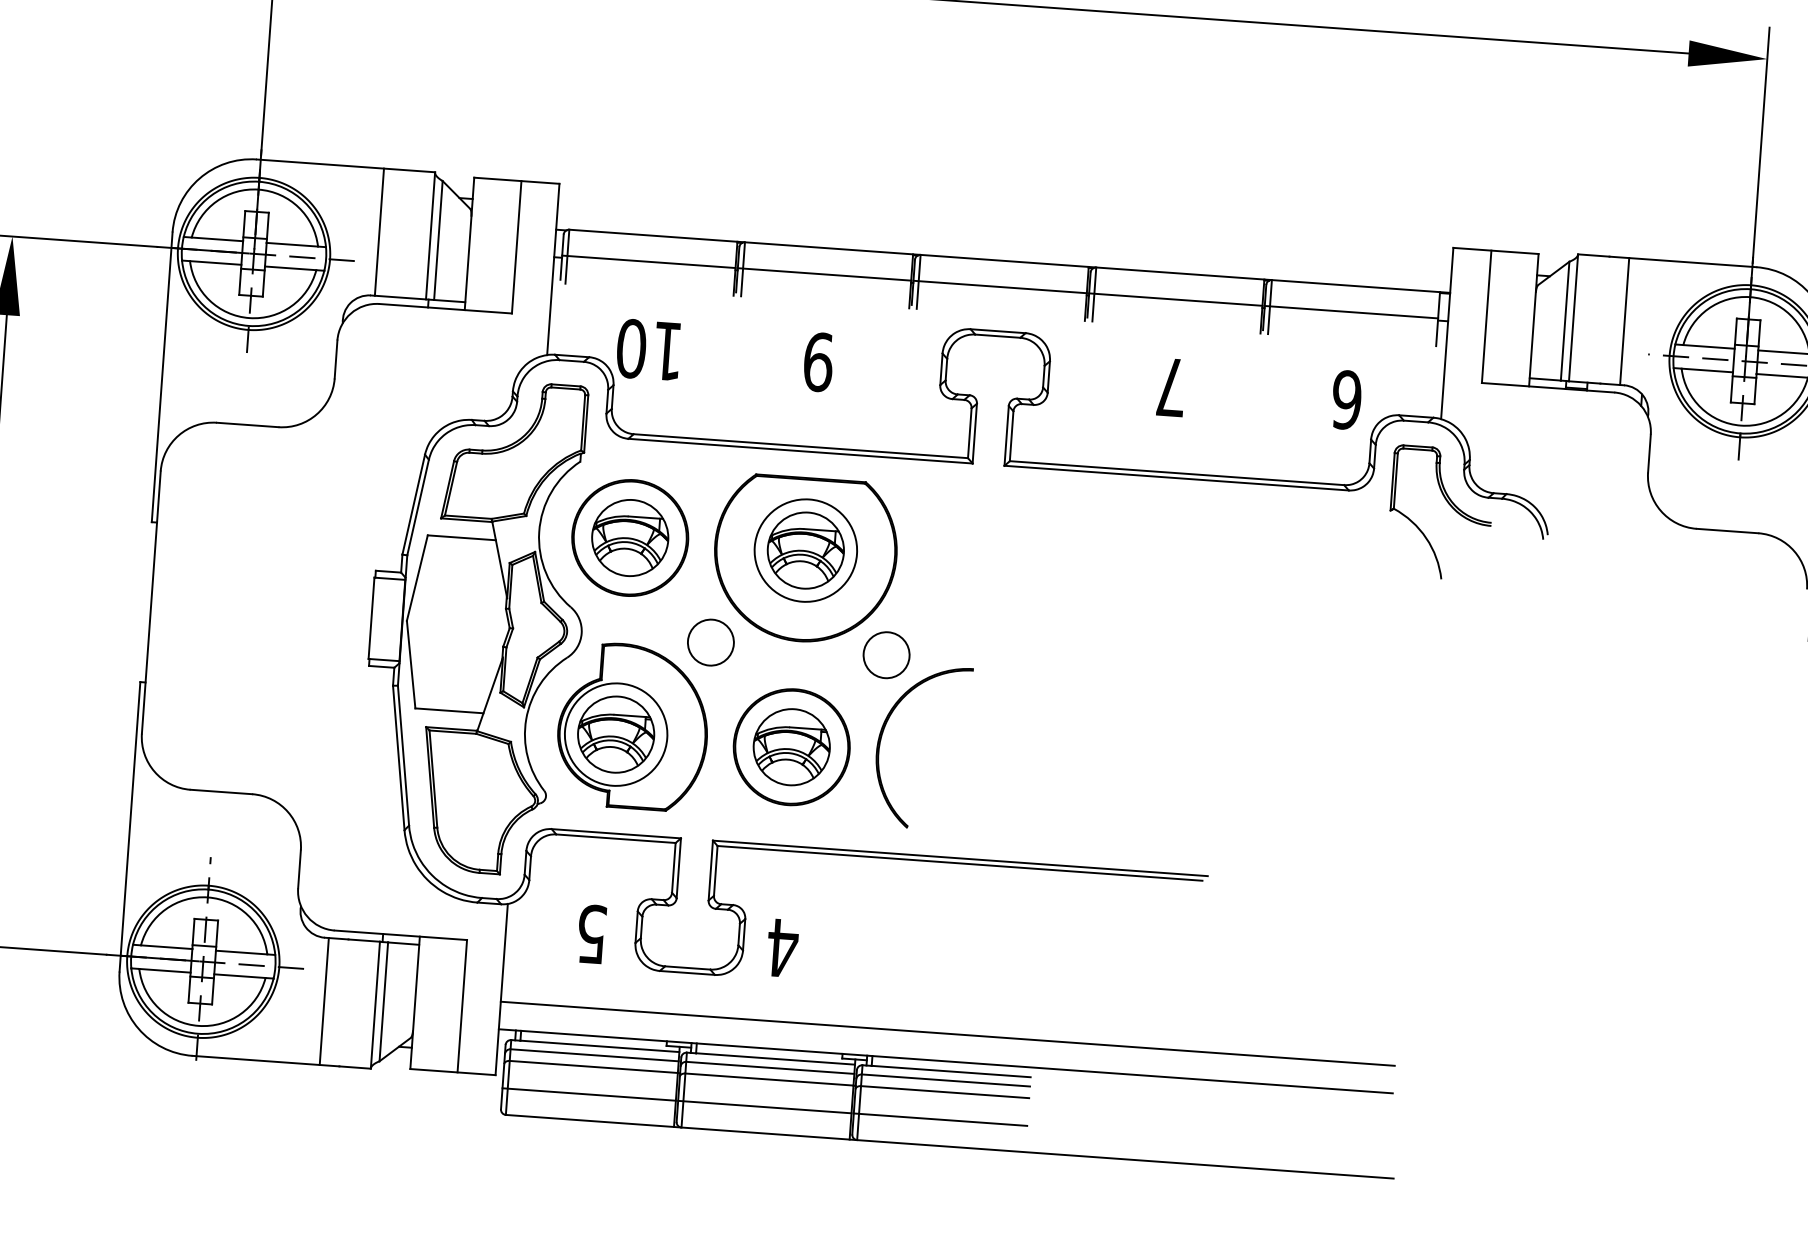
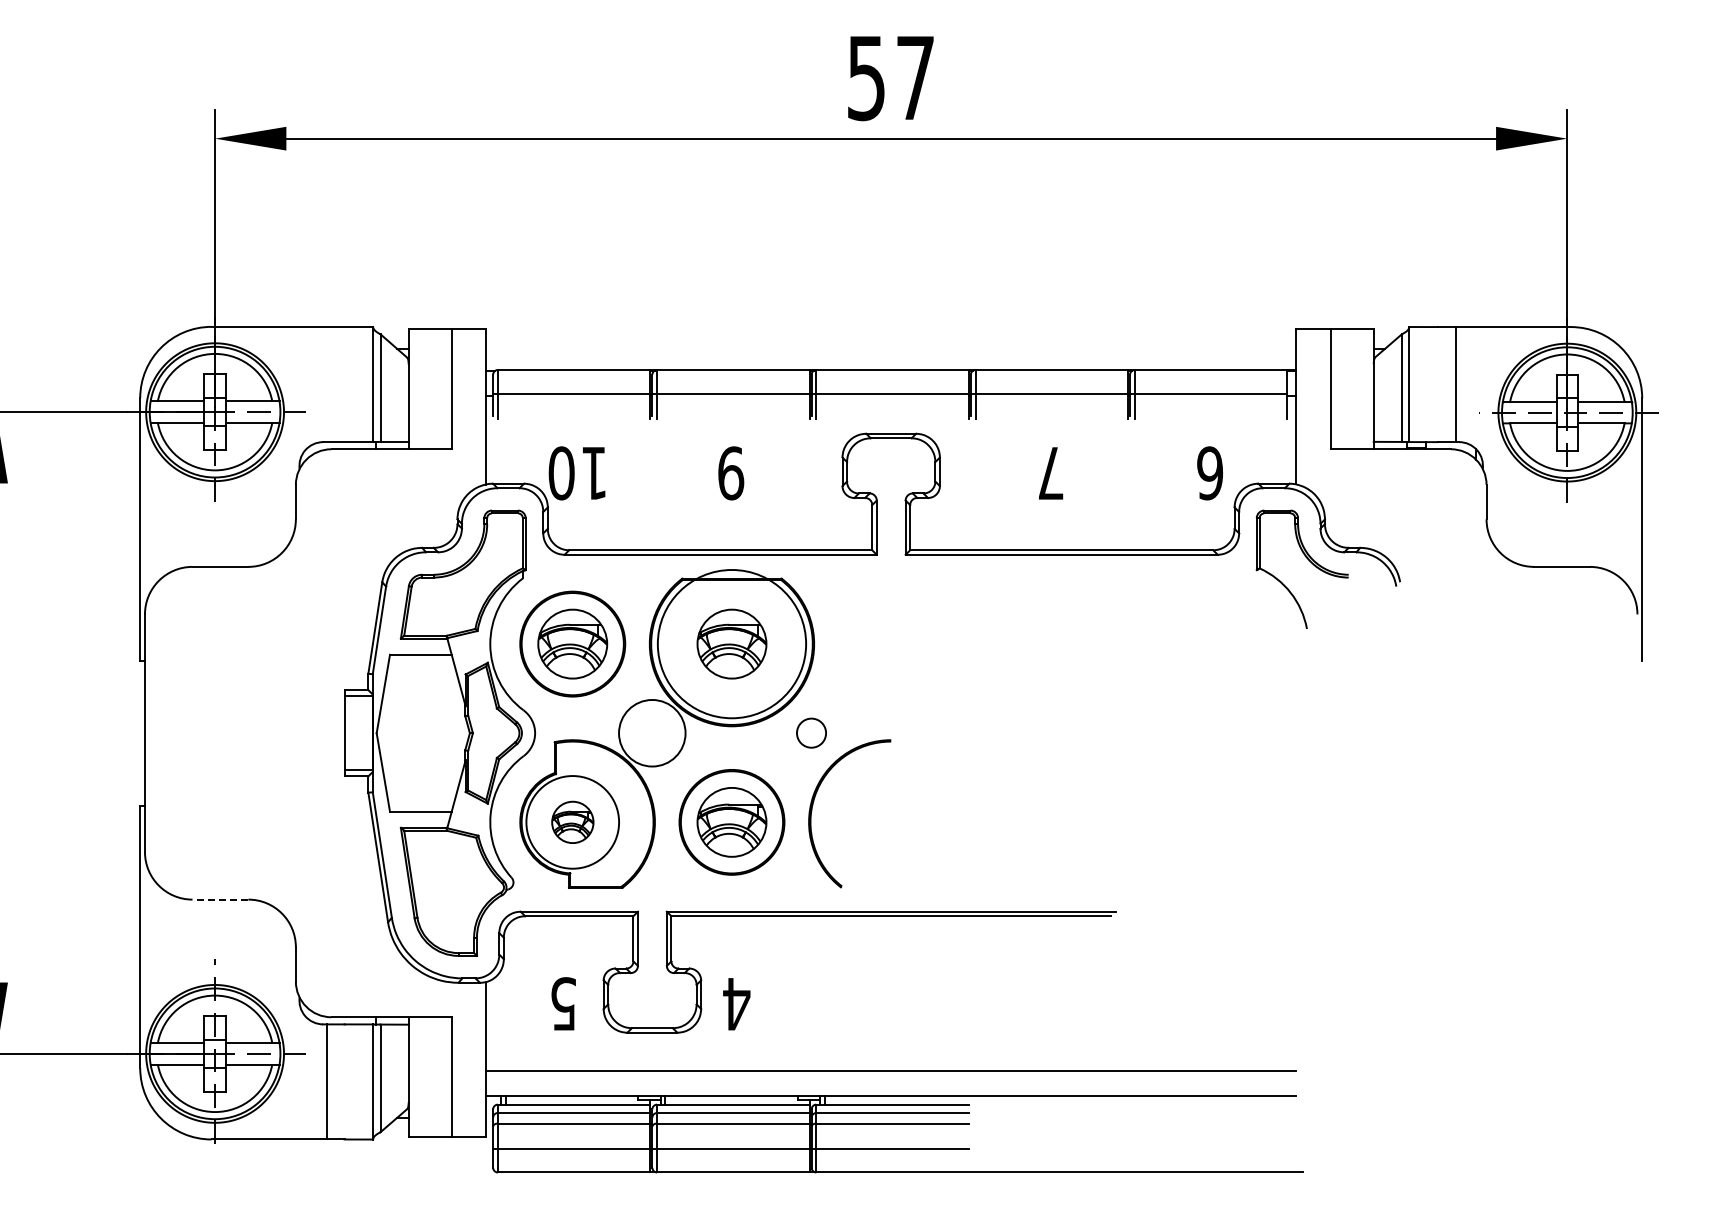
line: (379, 232) -> (326, 384), removed
circle: (805, 549) -> (731, 643), size x1.6
circle: (711, 642) -> (652, 733), size x1.6
circle: (886, 654) -> (811, 732), size x0.7
part: (615, 734) -> (572, 822), size x0.6
line: (221, 791) -> (220, 899), solid -> dashed

